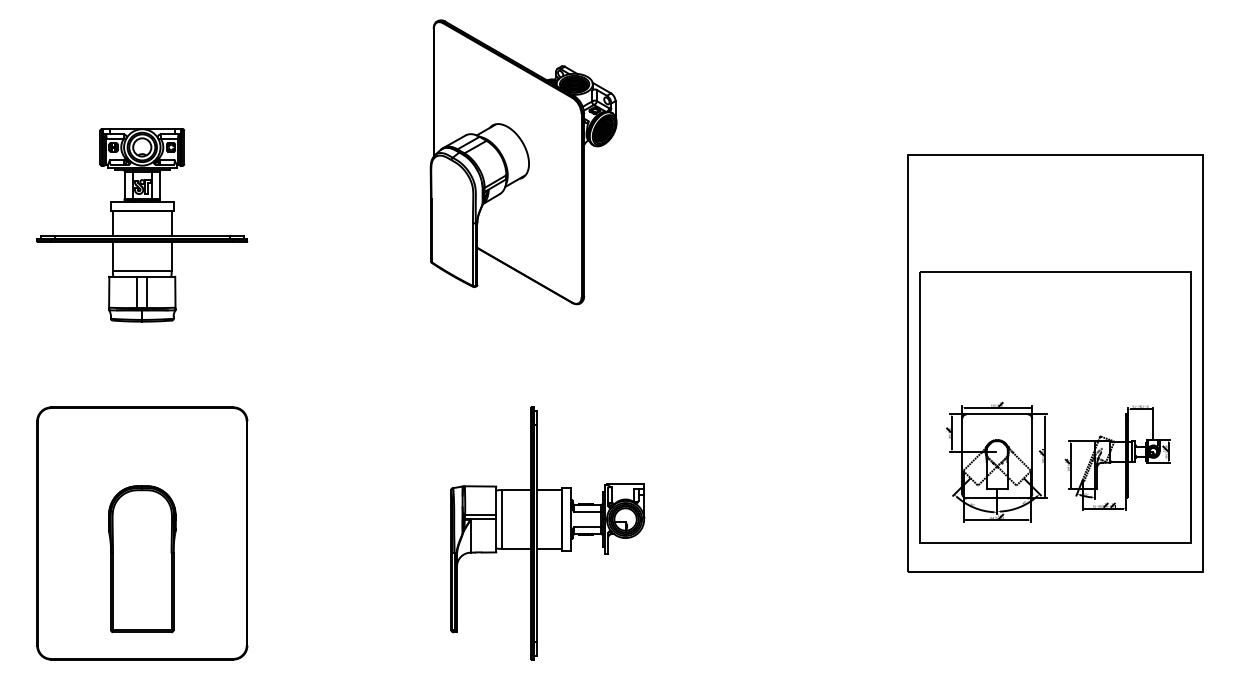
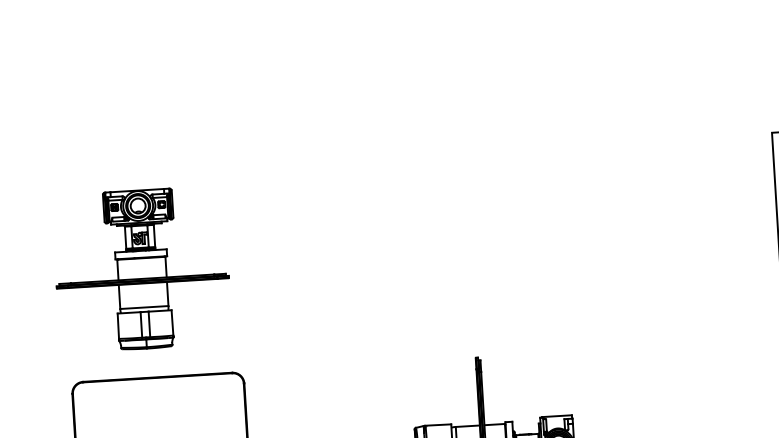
part: (523, 162) -> (457, 157), removed
part: (142, 225) -> (142, 269), moved

